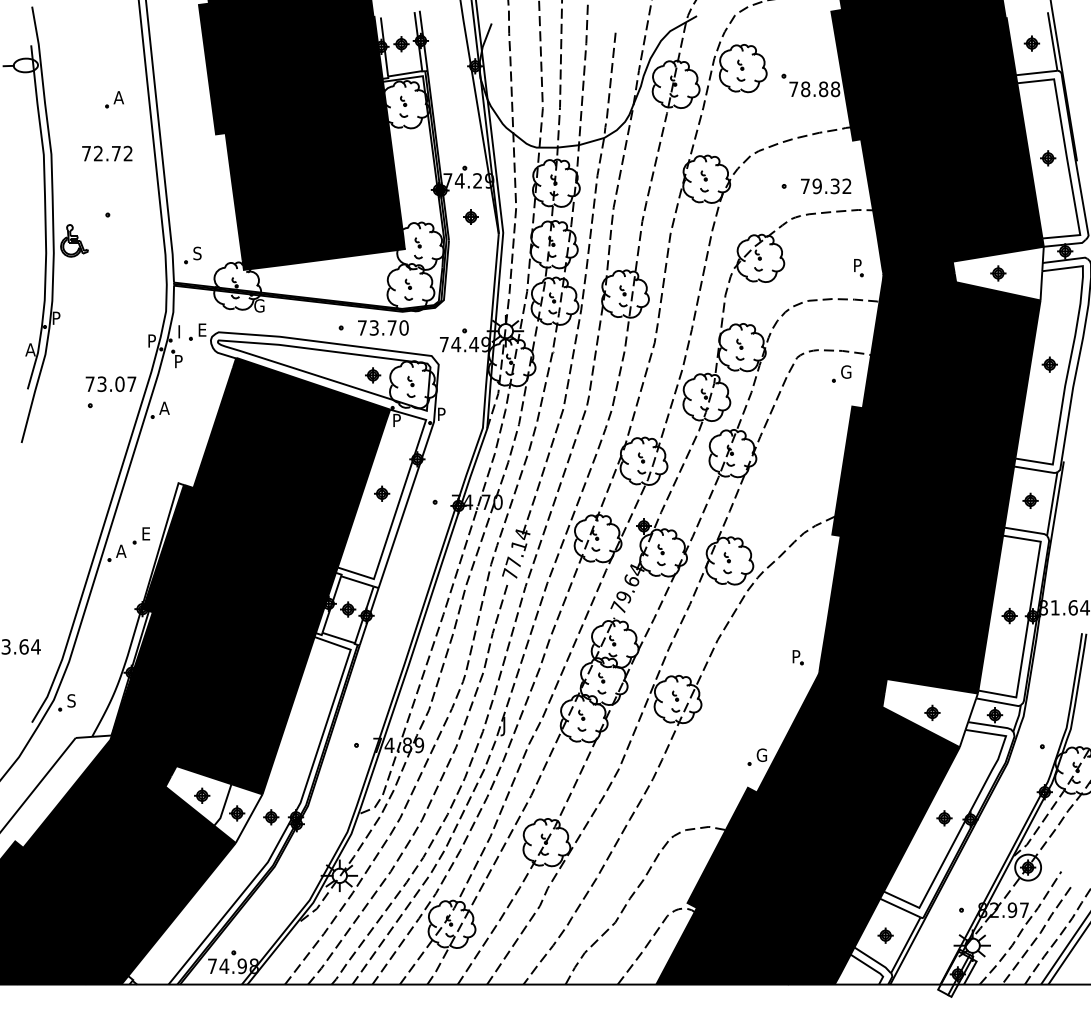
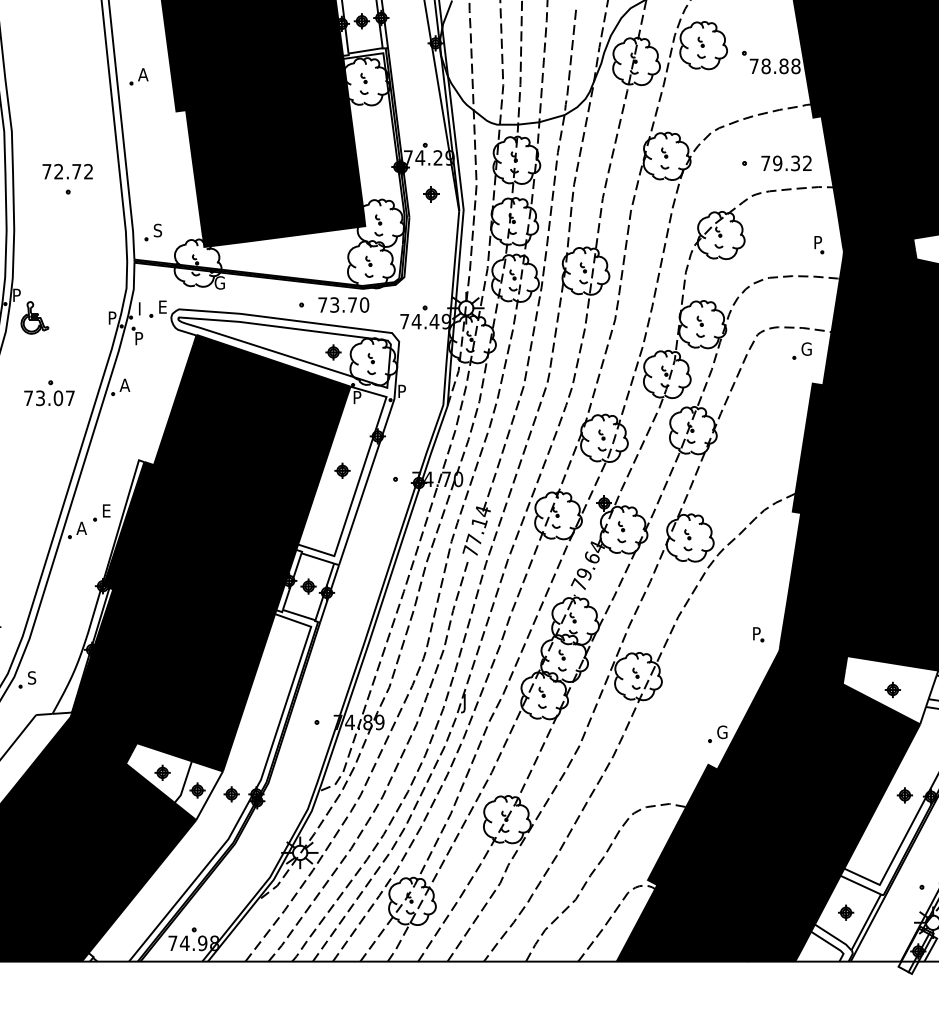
part: (114, 99) -> (138, 76), moved
text: (107, 153) -> (67, 171), moved
part: (74, 240) -> (34, 317), moved
text: (110, 384) -> (48, 398), moved

